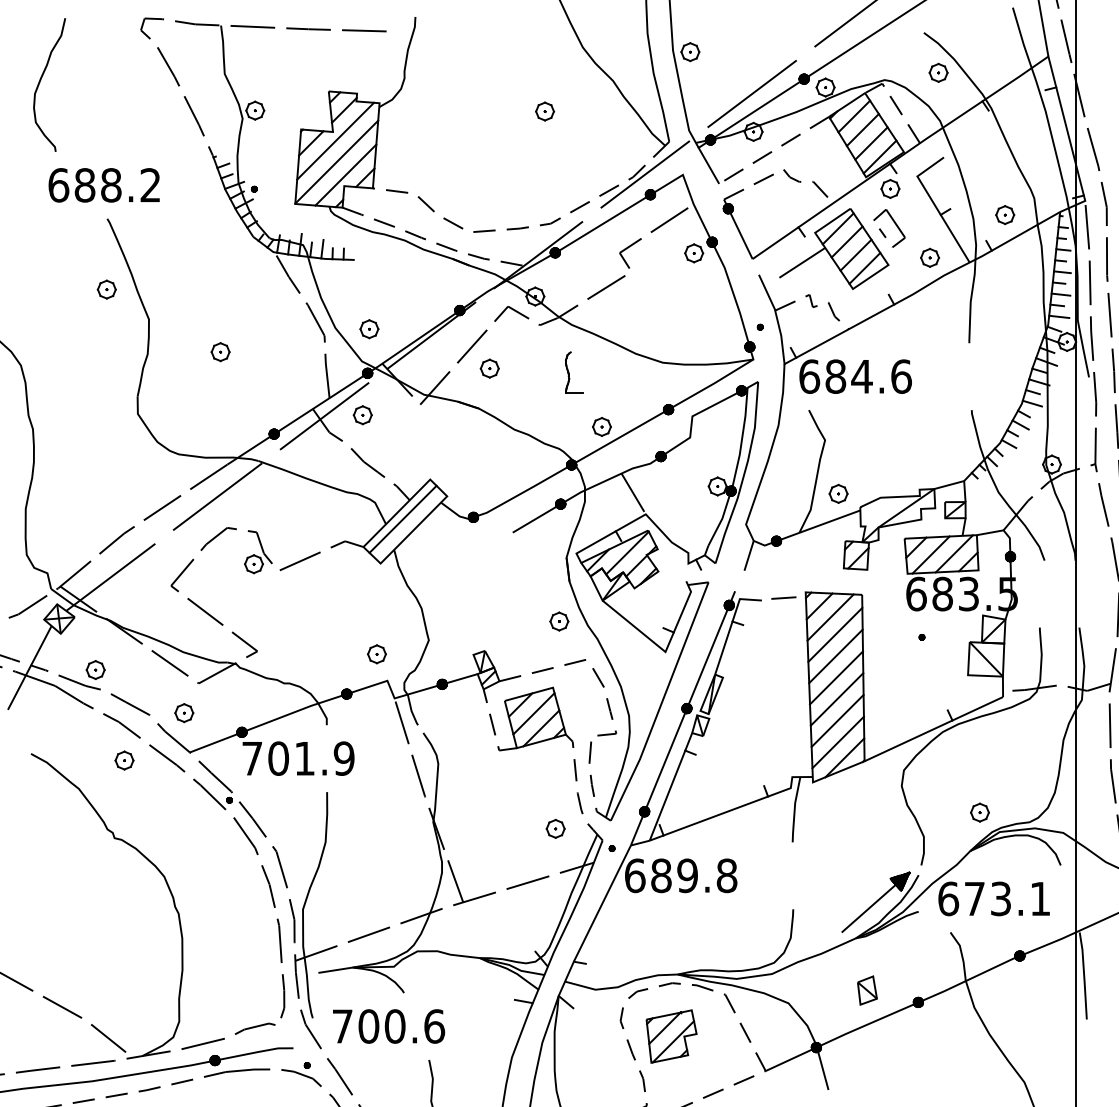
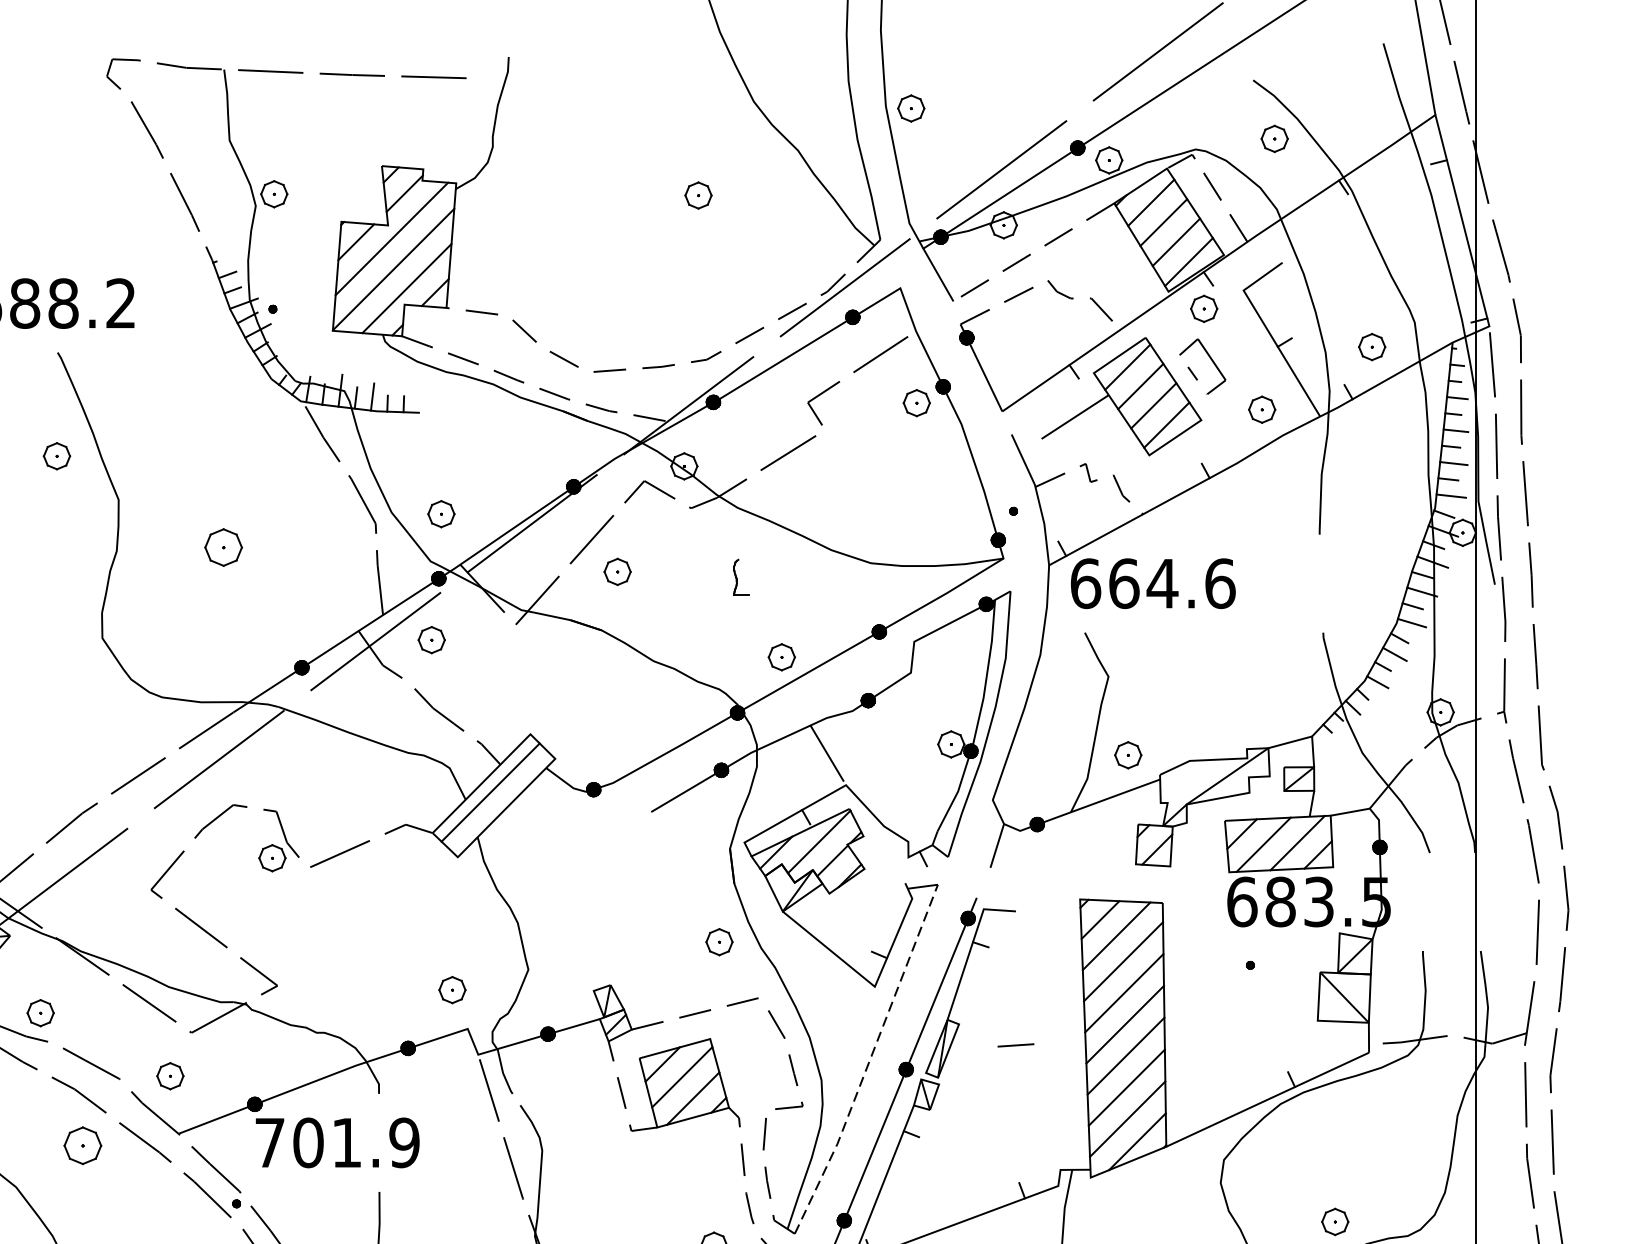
part: (220, 352) -> (223, 548), size x1.4
part: (574, 372) -> (741, 577), size x0.6
text: (835, 376) -> (1123, 583), 684.6 -> 664.6
line: (783, 597) -> (1015, 1044), moved
line: (662, 702) -> (870, 1060), solid -> dashed
part: (124, 760) -> (82, 1145), size x1.4

